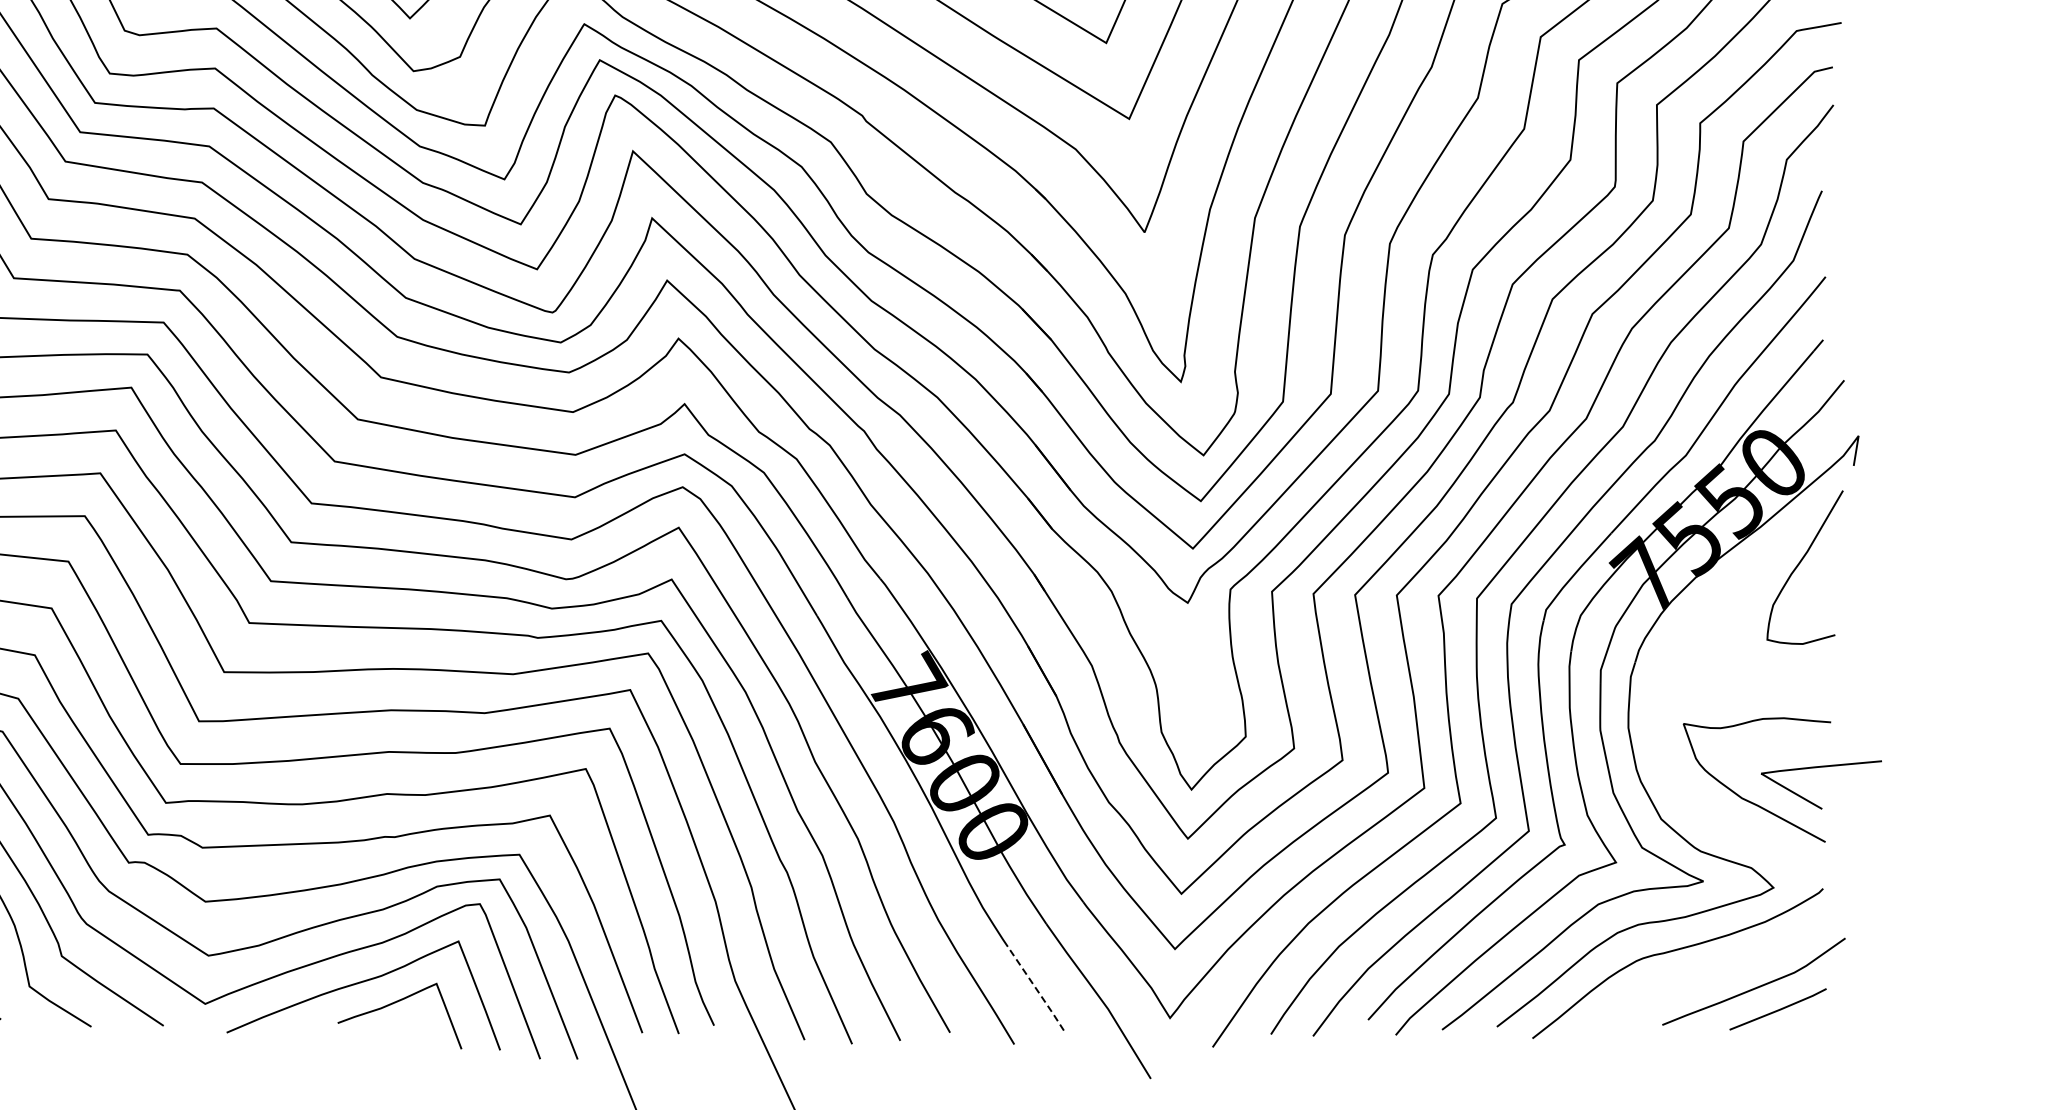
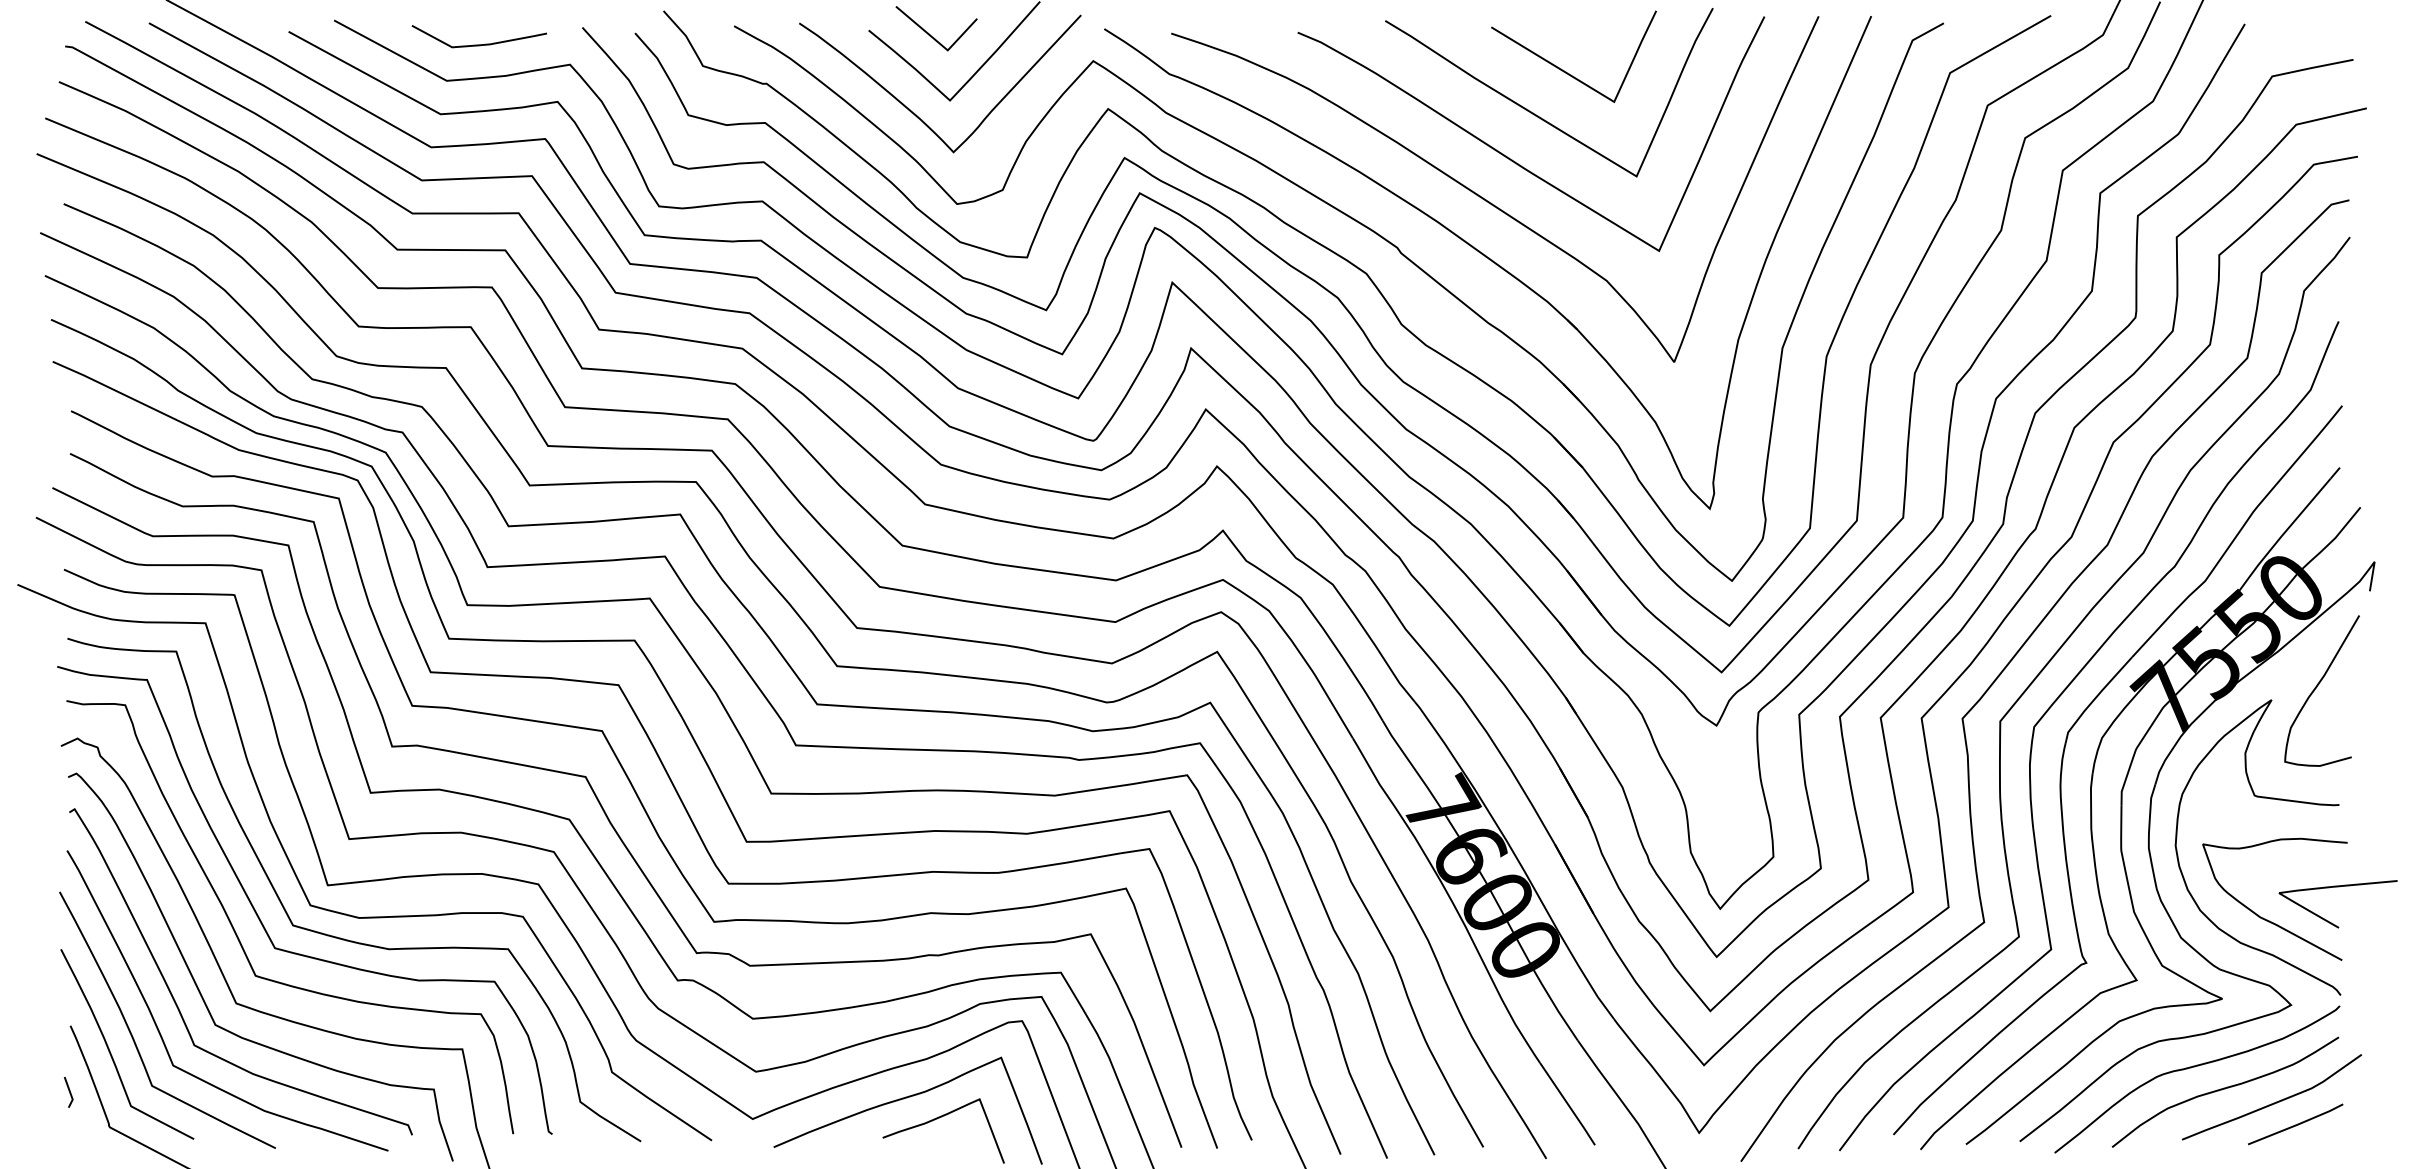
curve: (1744, 677) -> (2262, 798), added
curve: (1706, 973) -> (2225, 1089), added
line: (1035, 988) -> (1567, 1103), dashed -> solid

